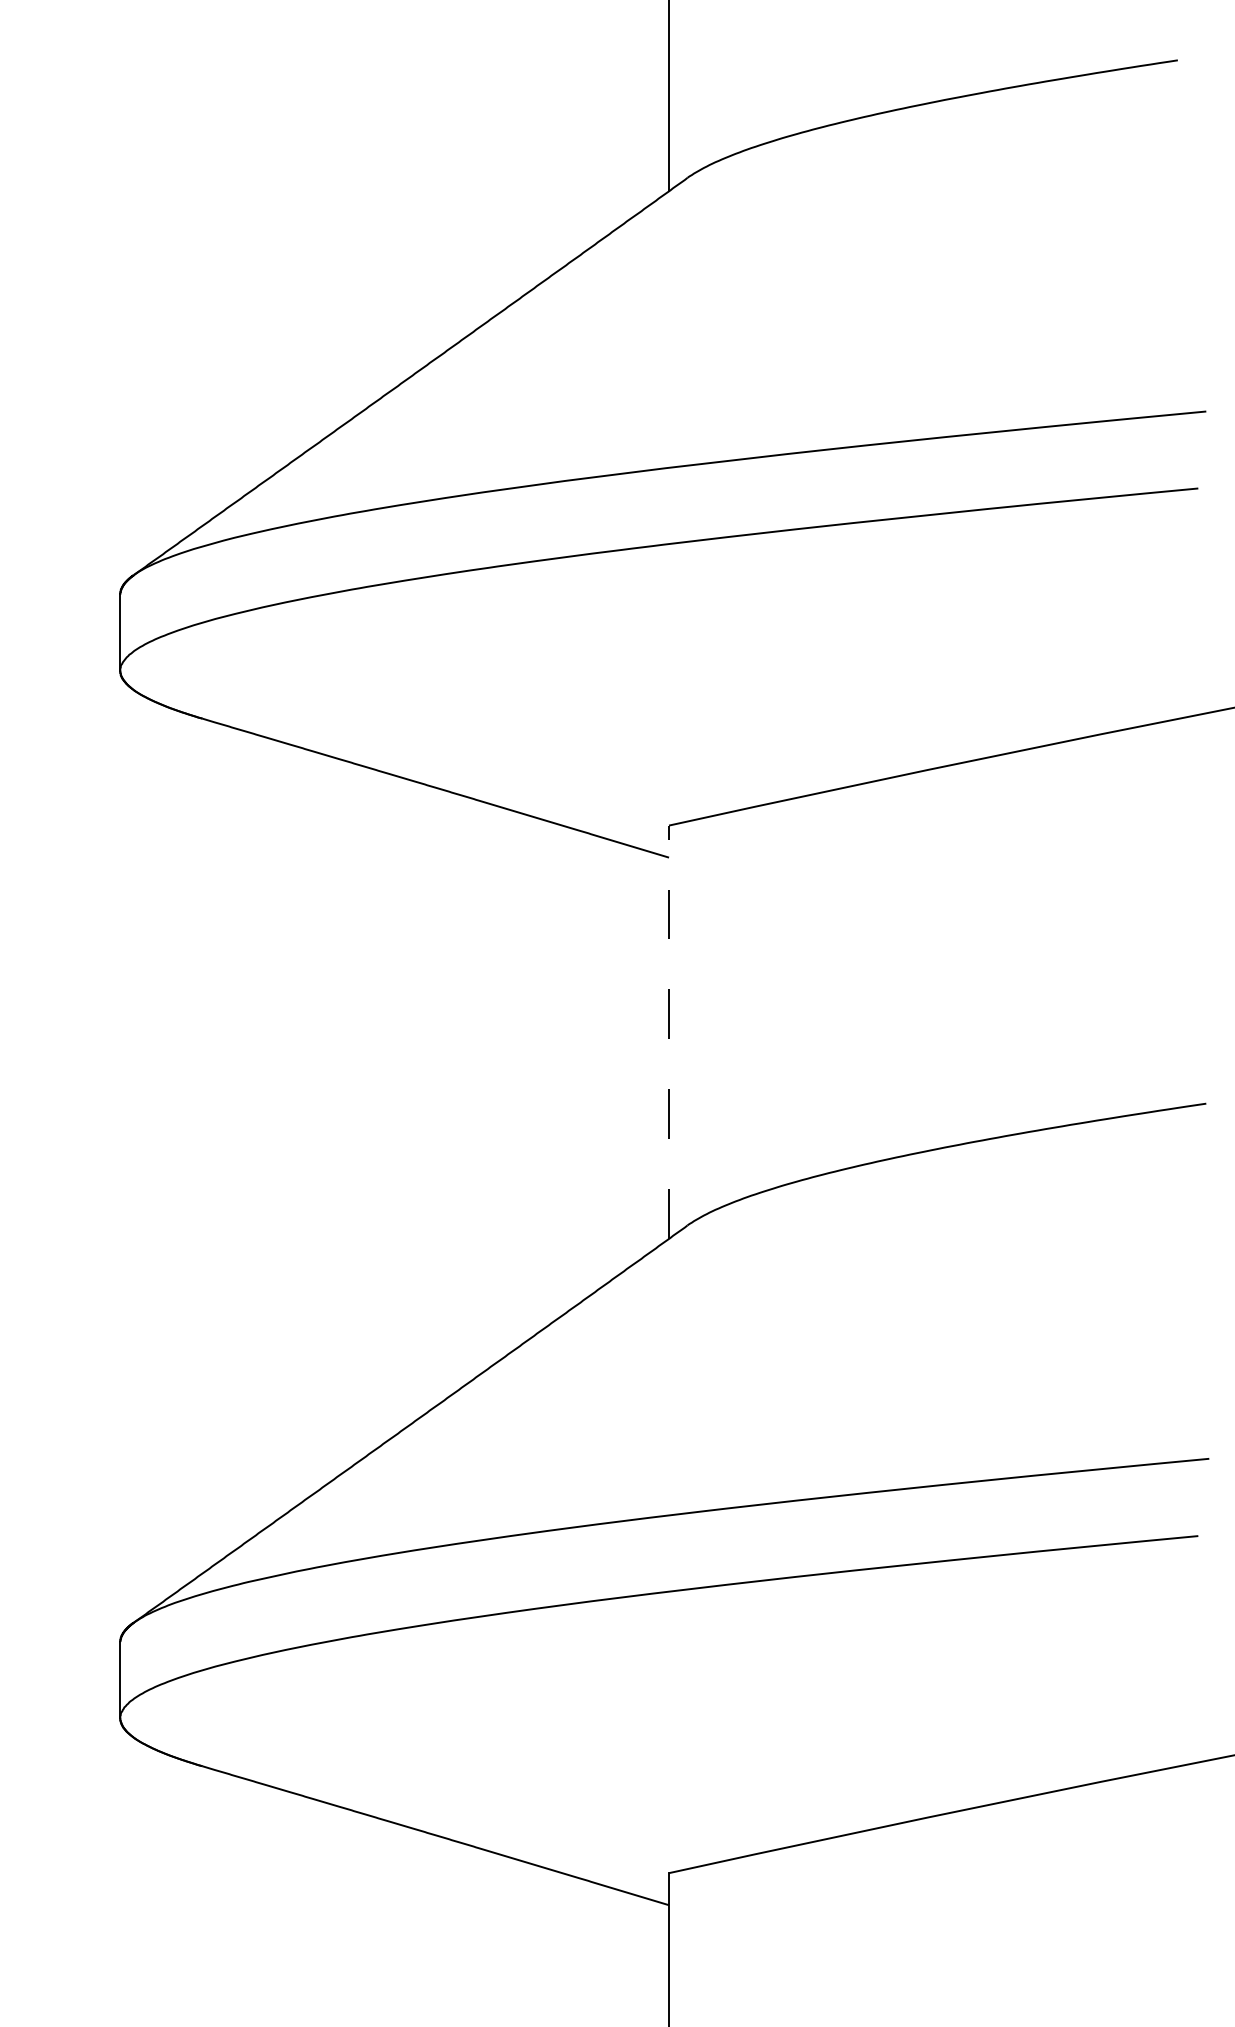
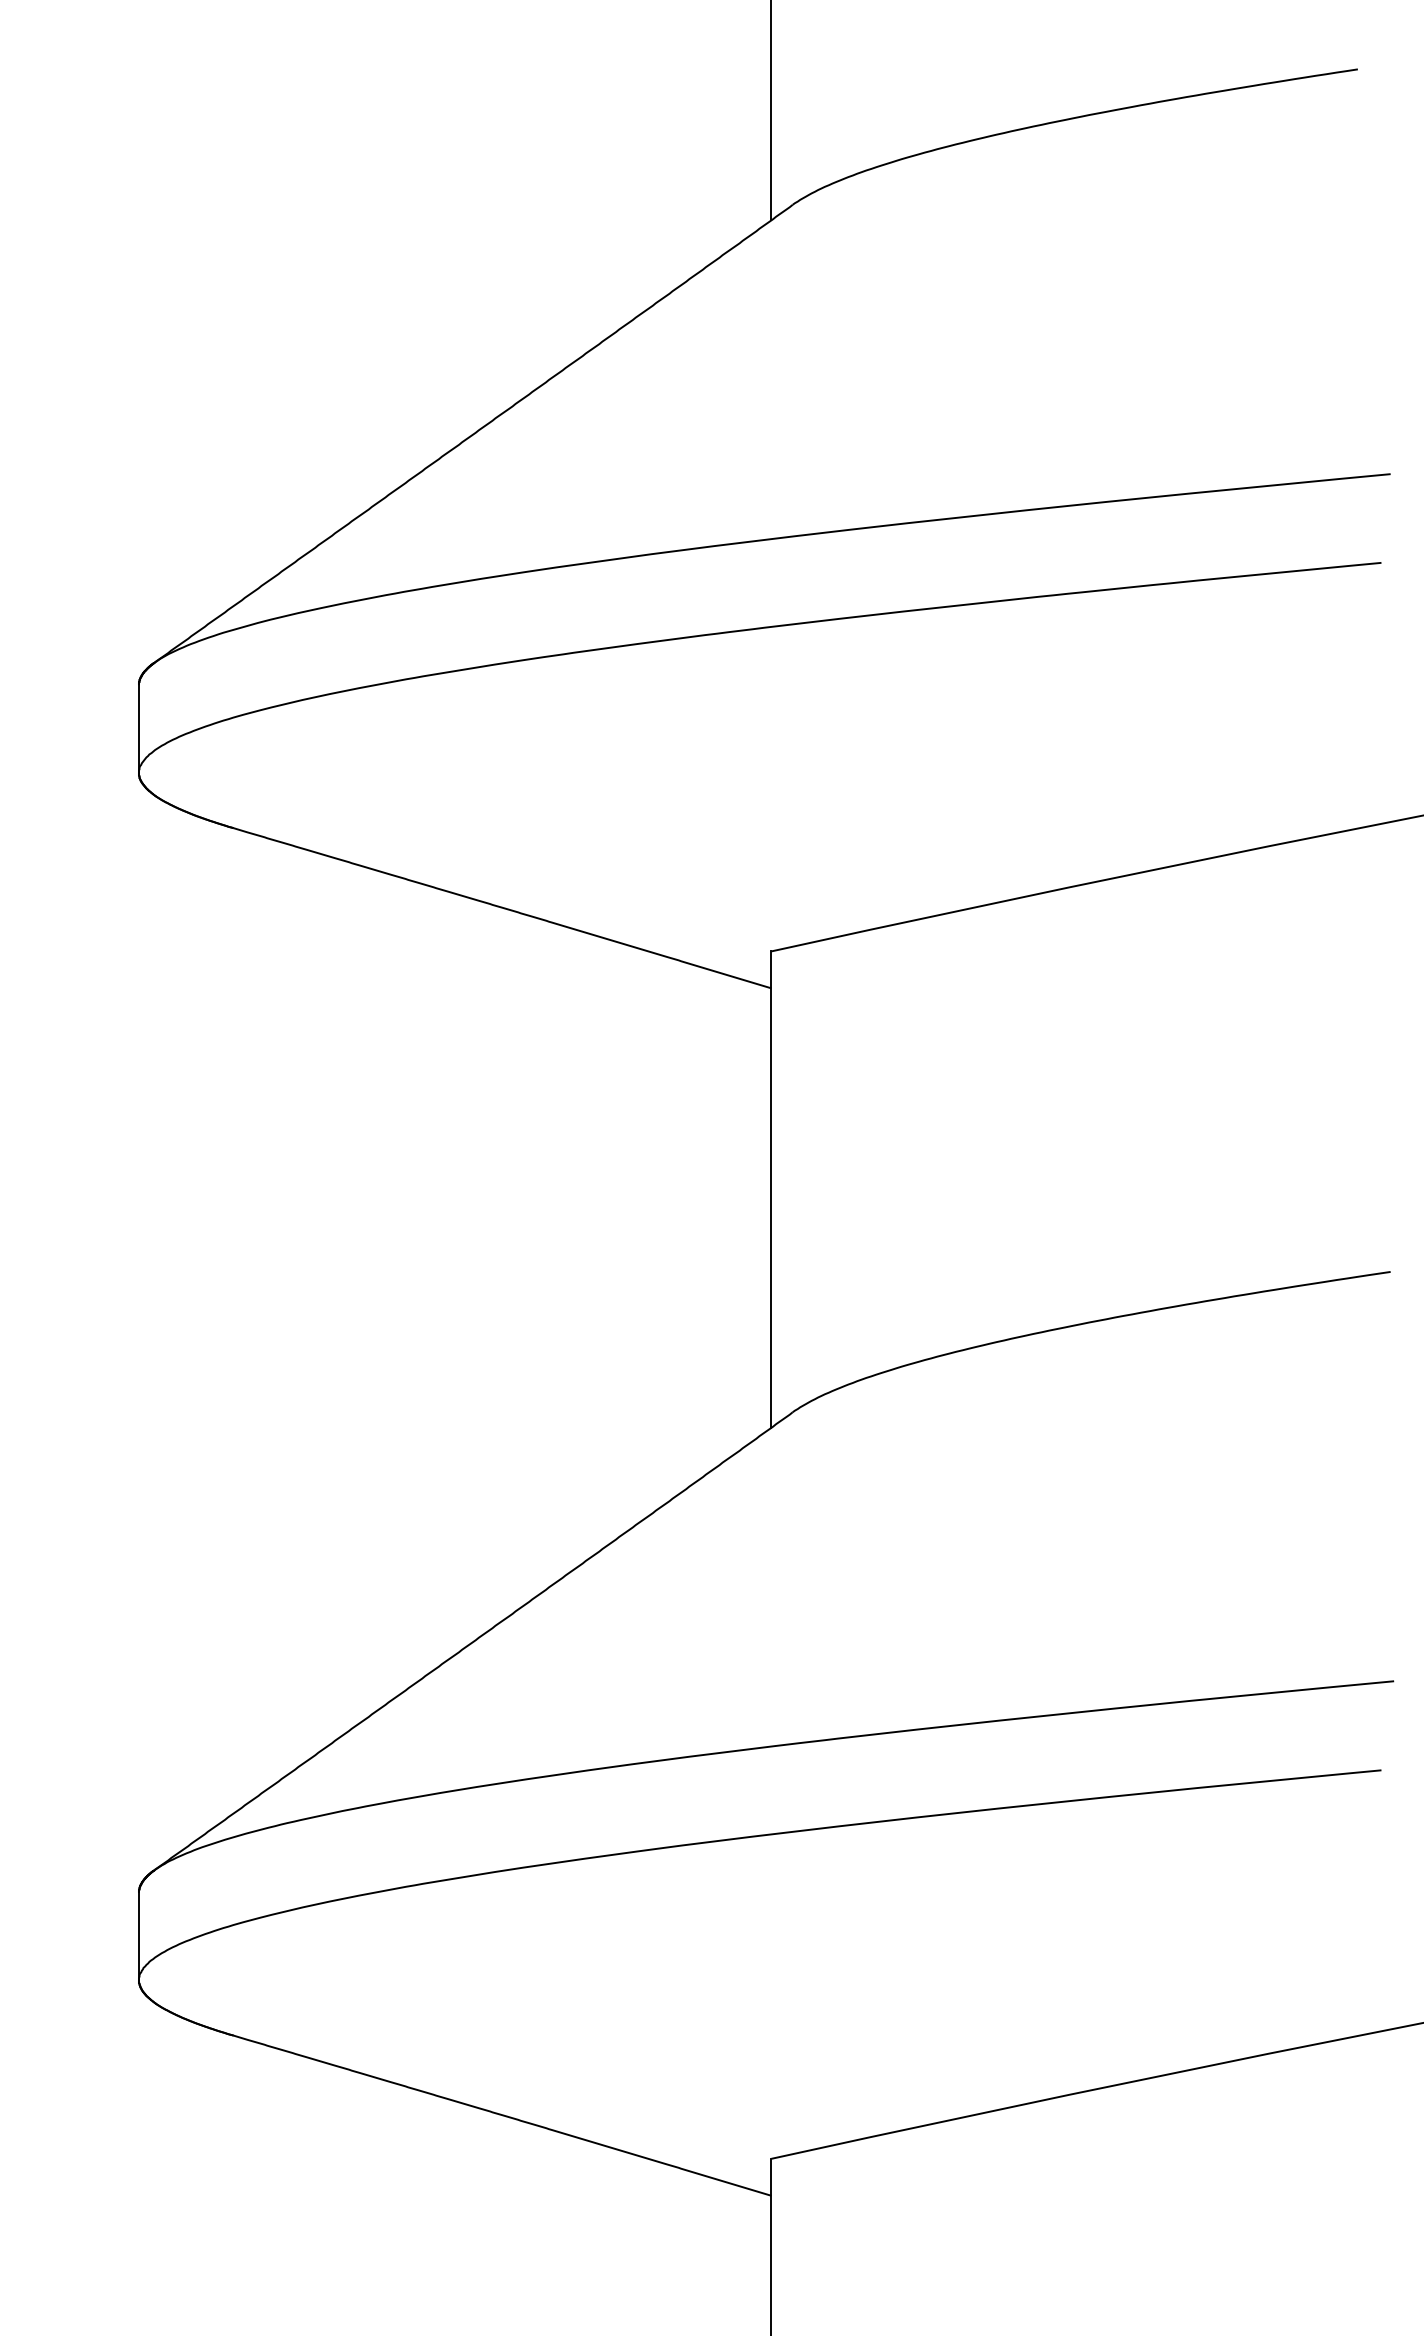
line: (669, 1032) -> (771, 1189), dashed -> solid

